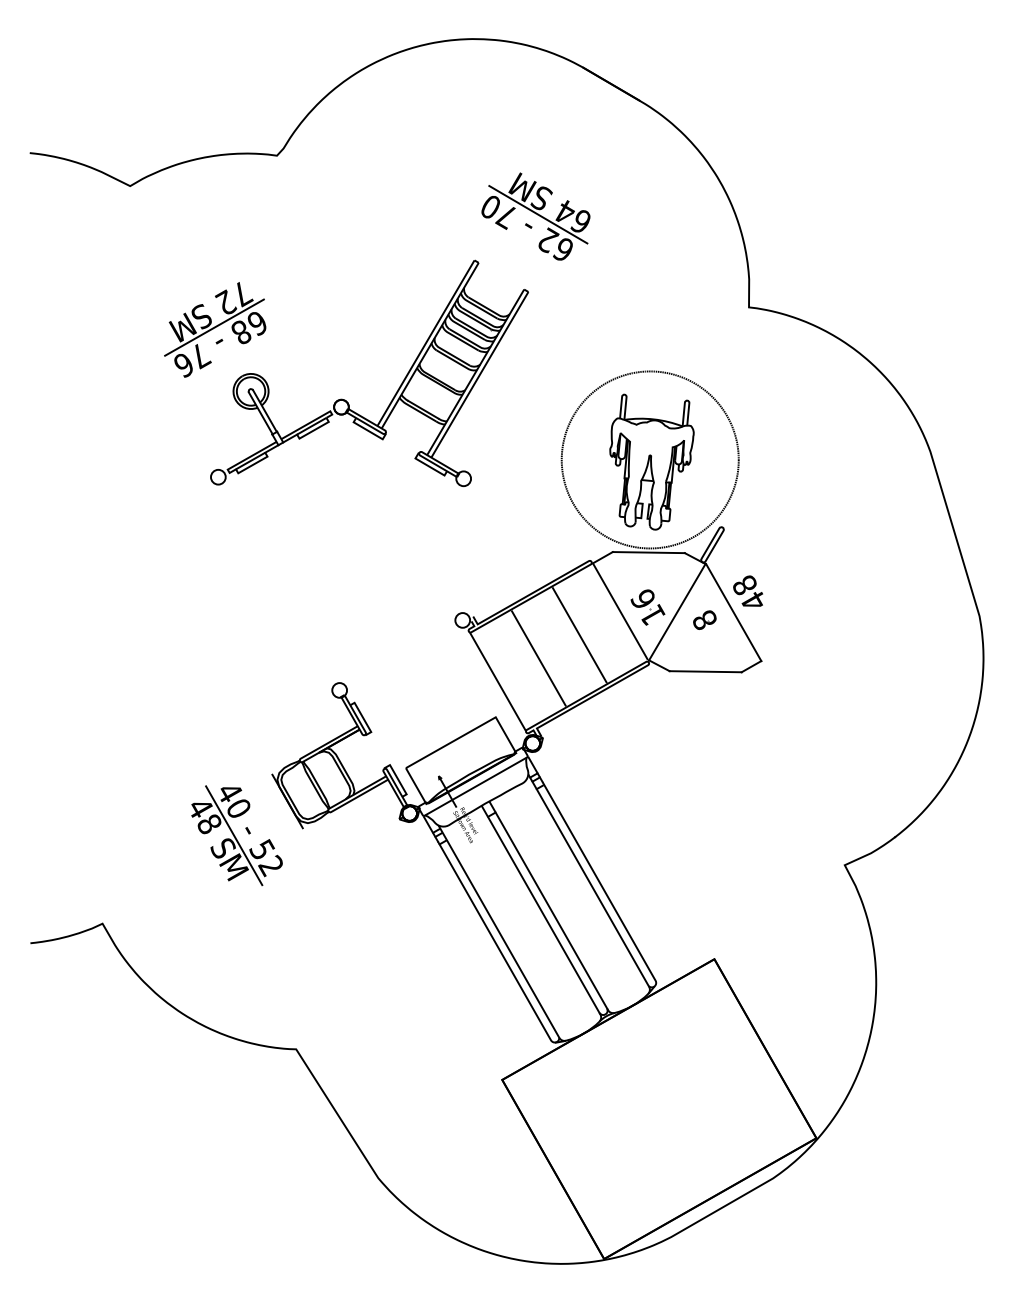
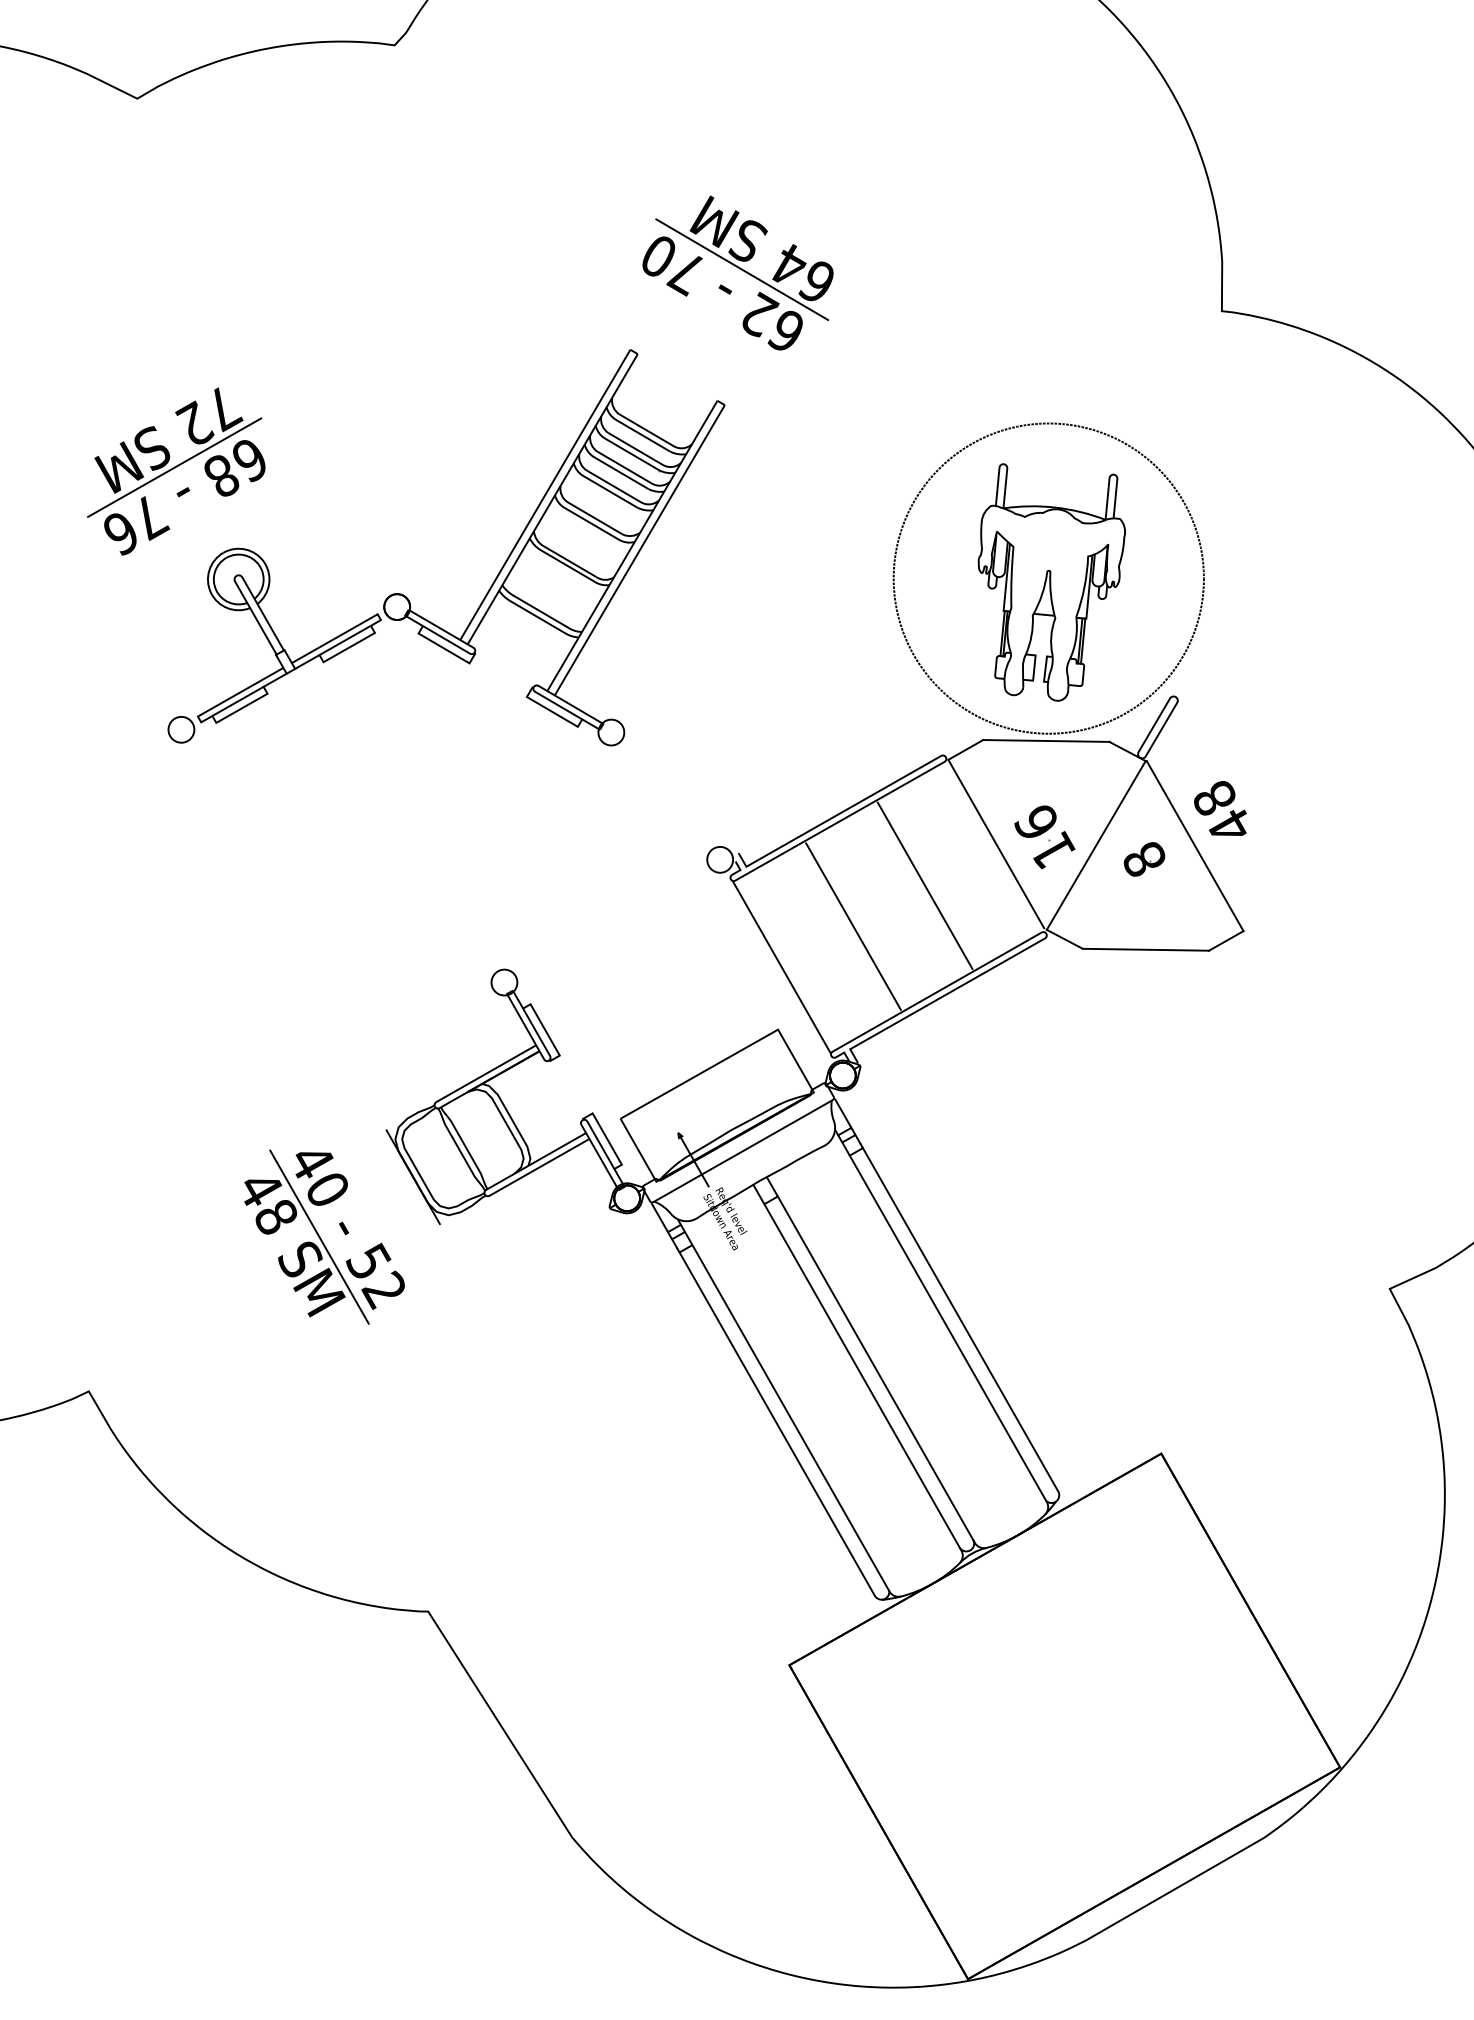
part: (418, 353) -> (532, 512), moved

